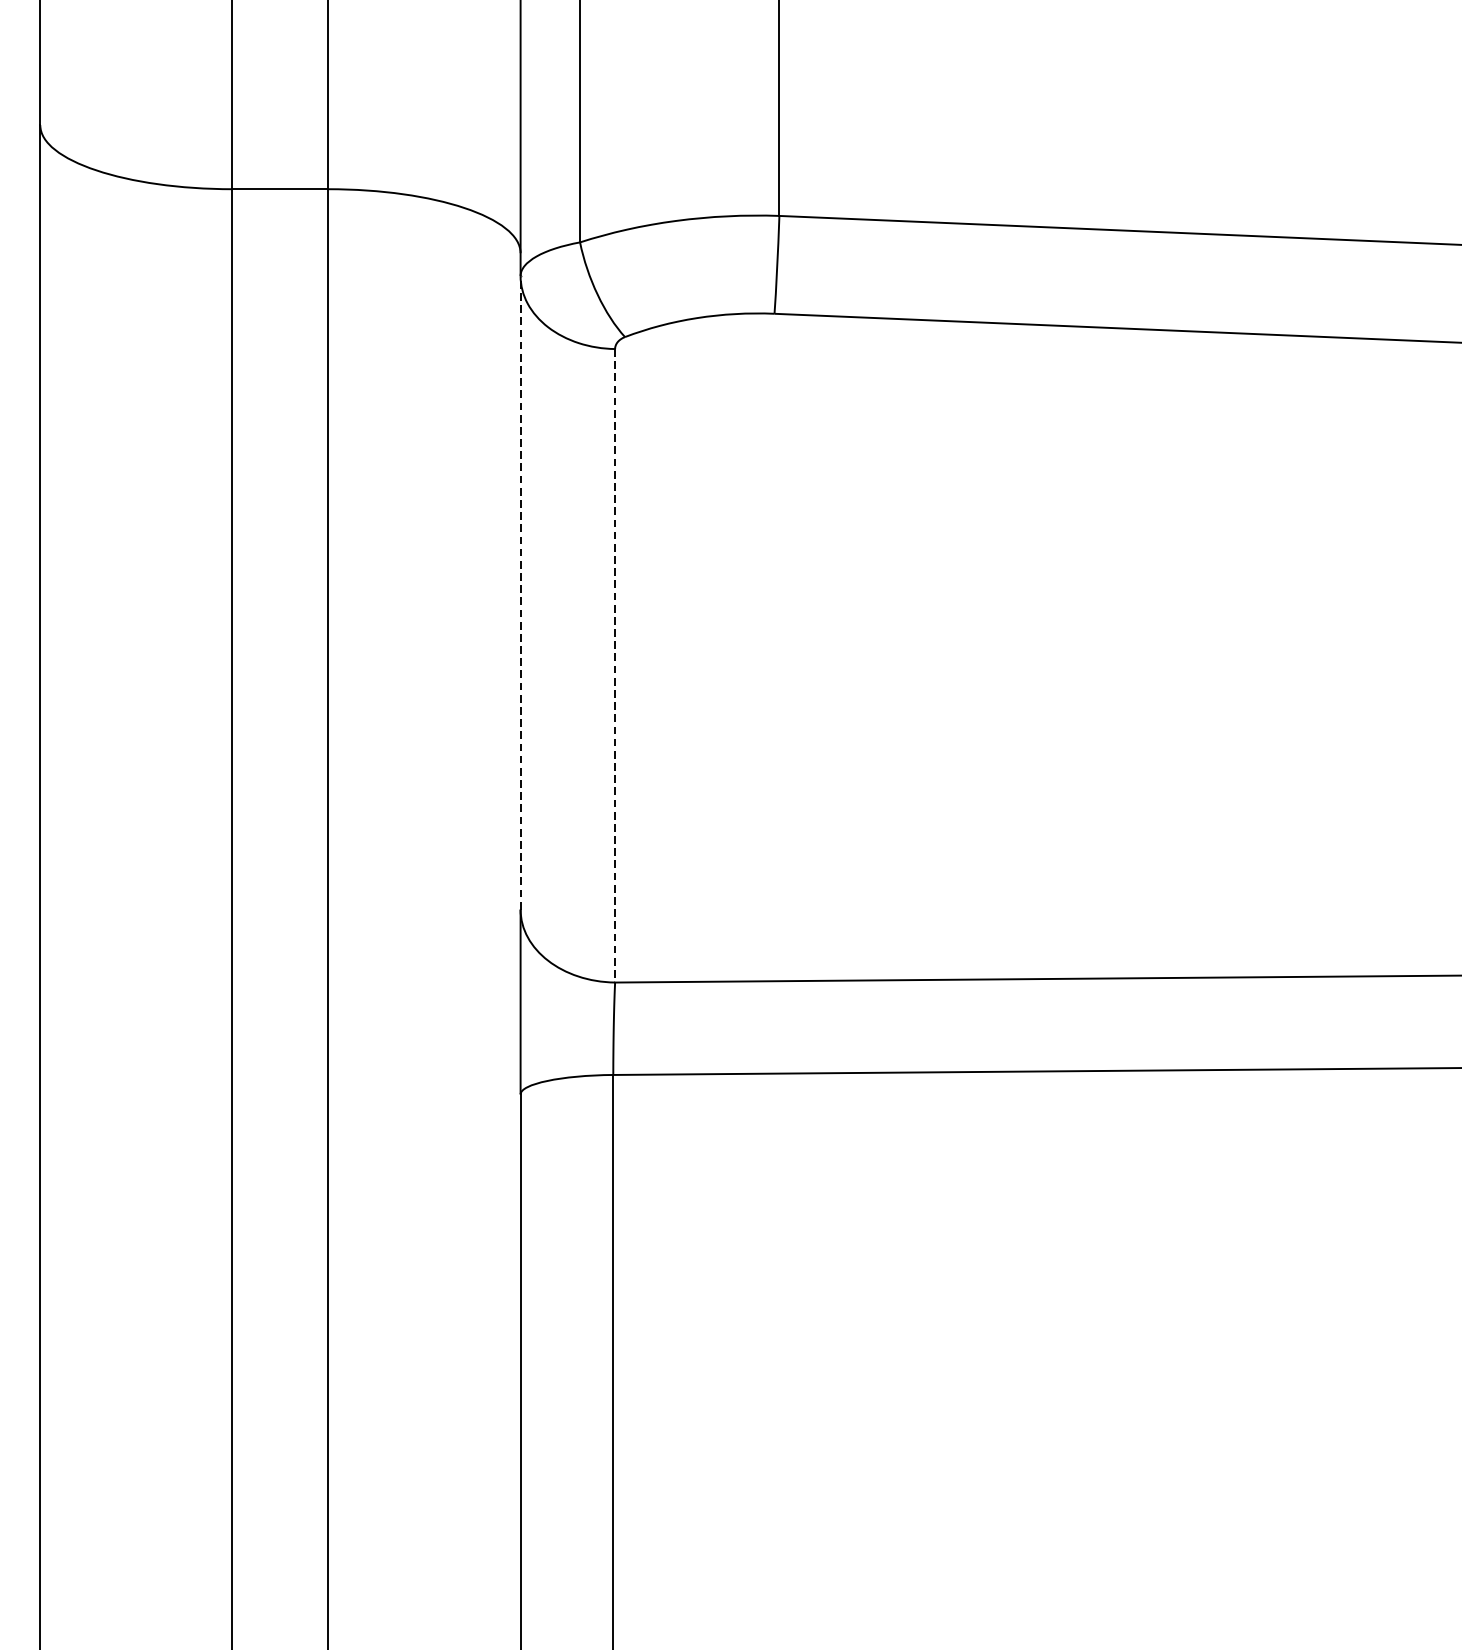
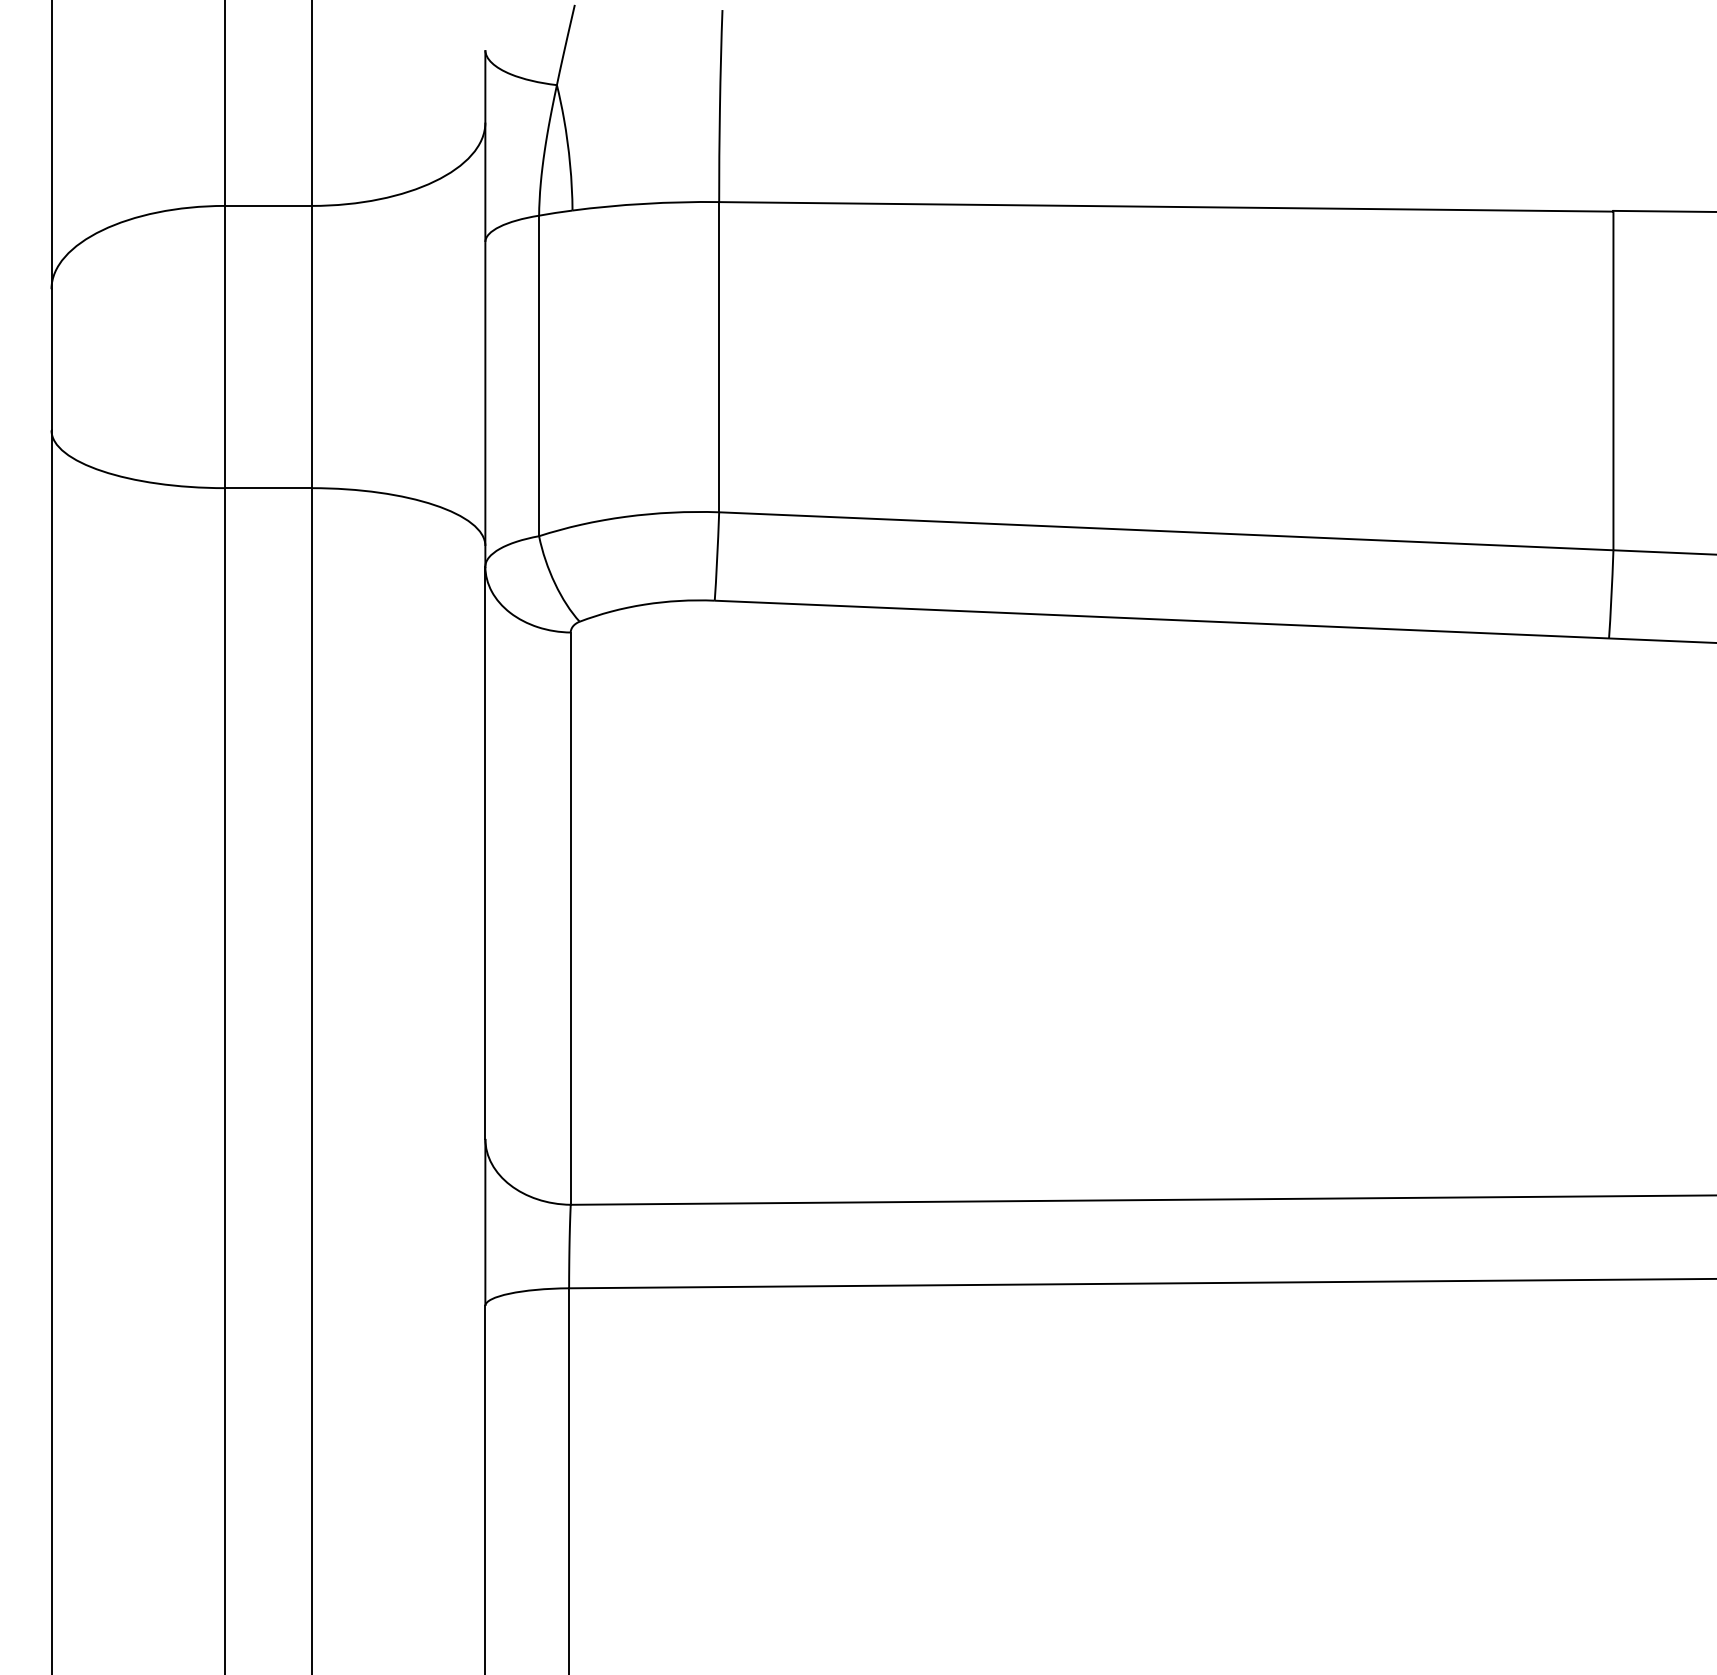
line: (520, 592) -> (485, 852), dashed -> solid
line: (614, 666) -> (570, 919), dashed -> solid

